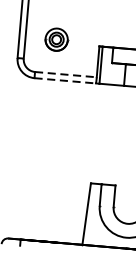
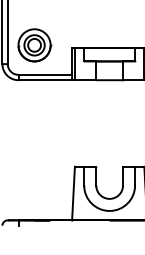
part: (56, 39) -> (34, 45), size x1.67
line: (66, 74) -> (45, 74), dashed -> solid
line: (65, 81) -> (45, 80), dashed -> solid

